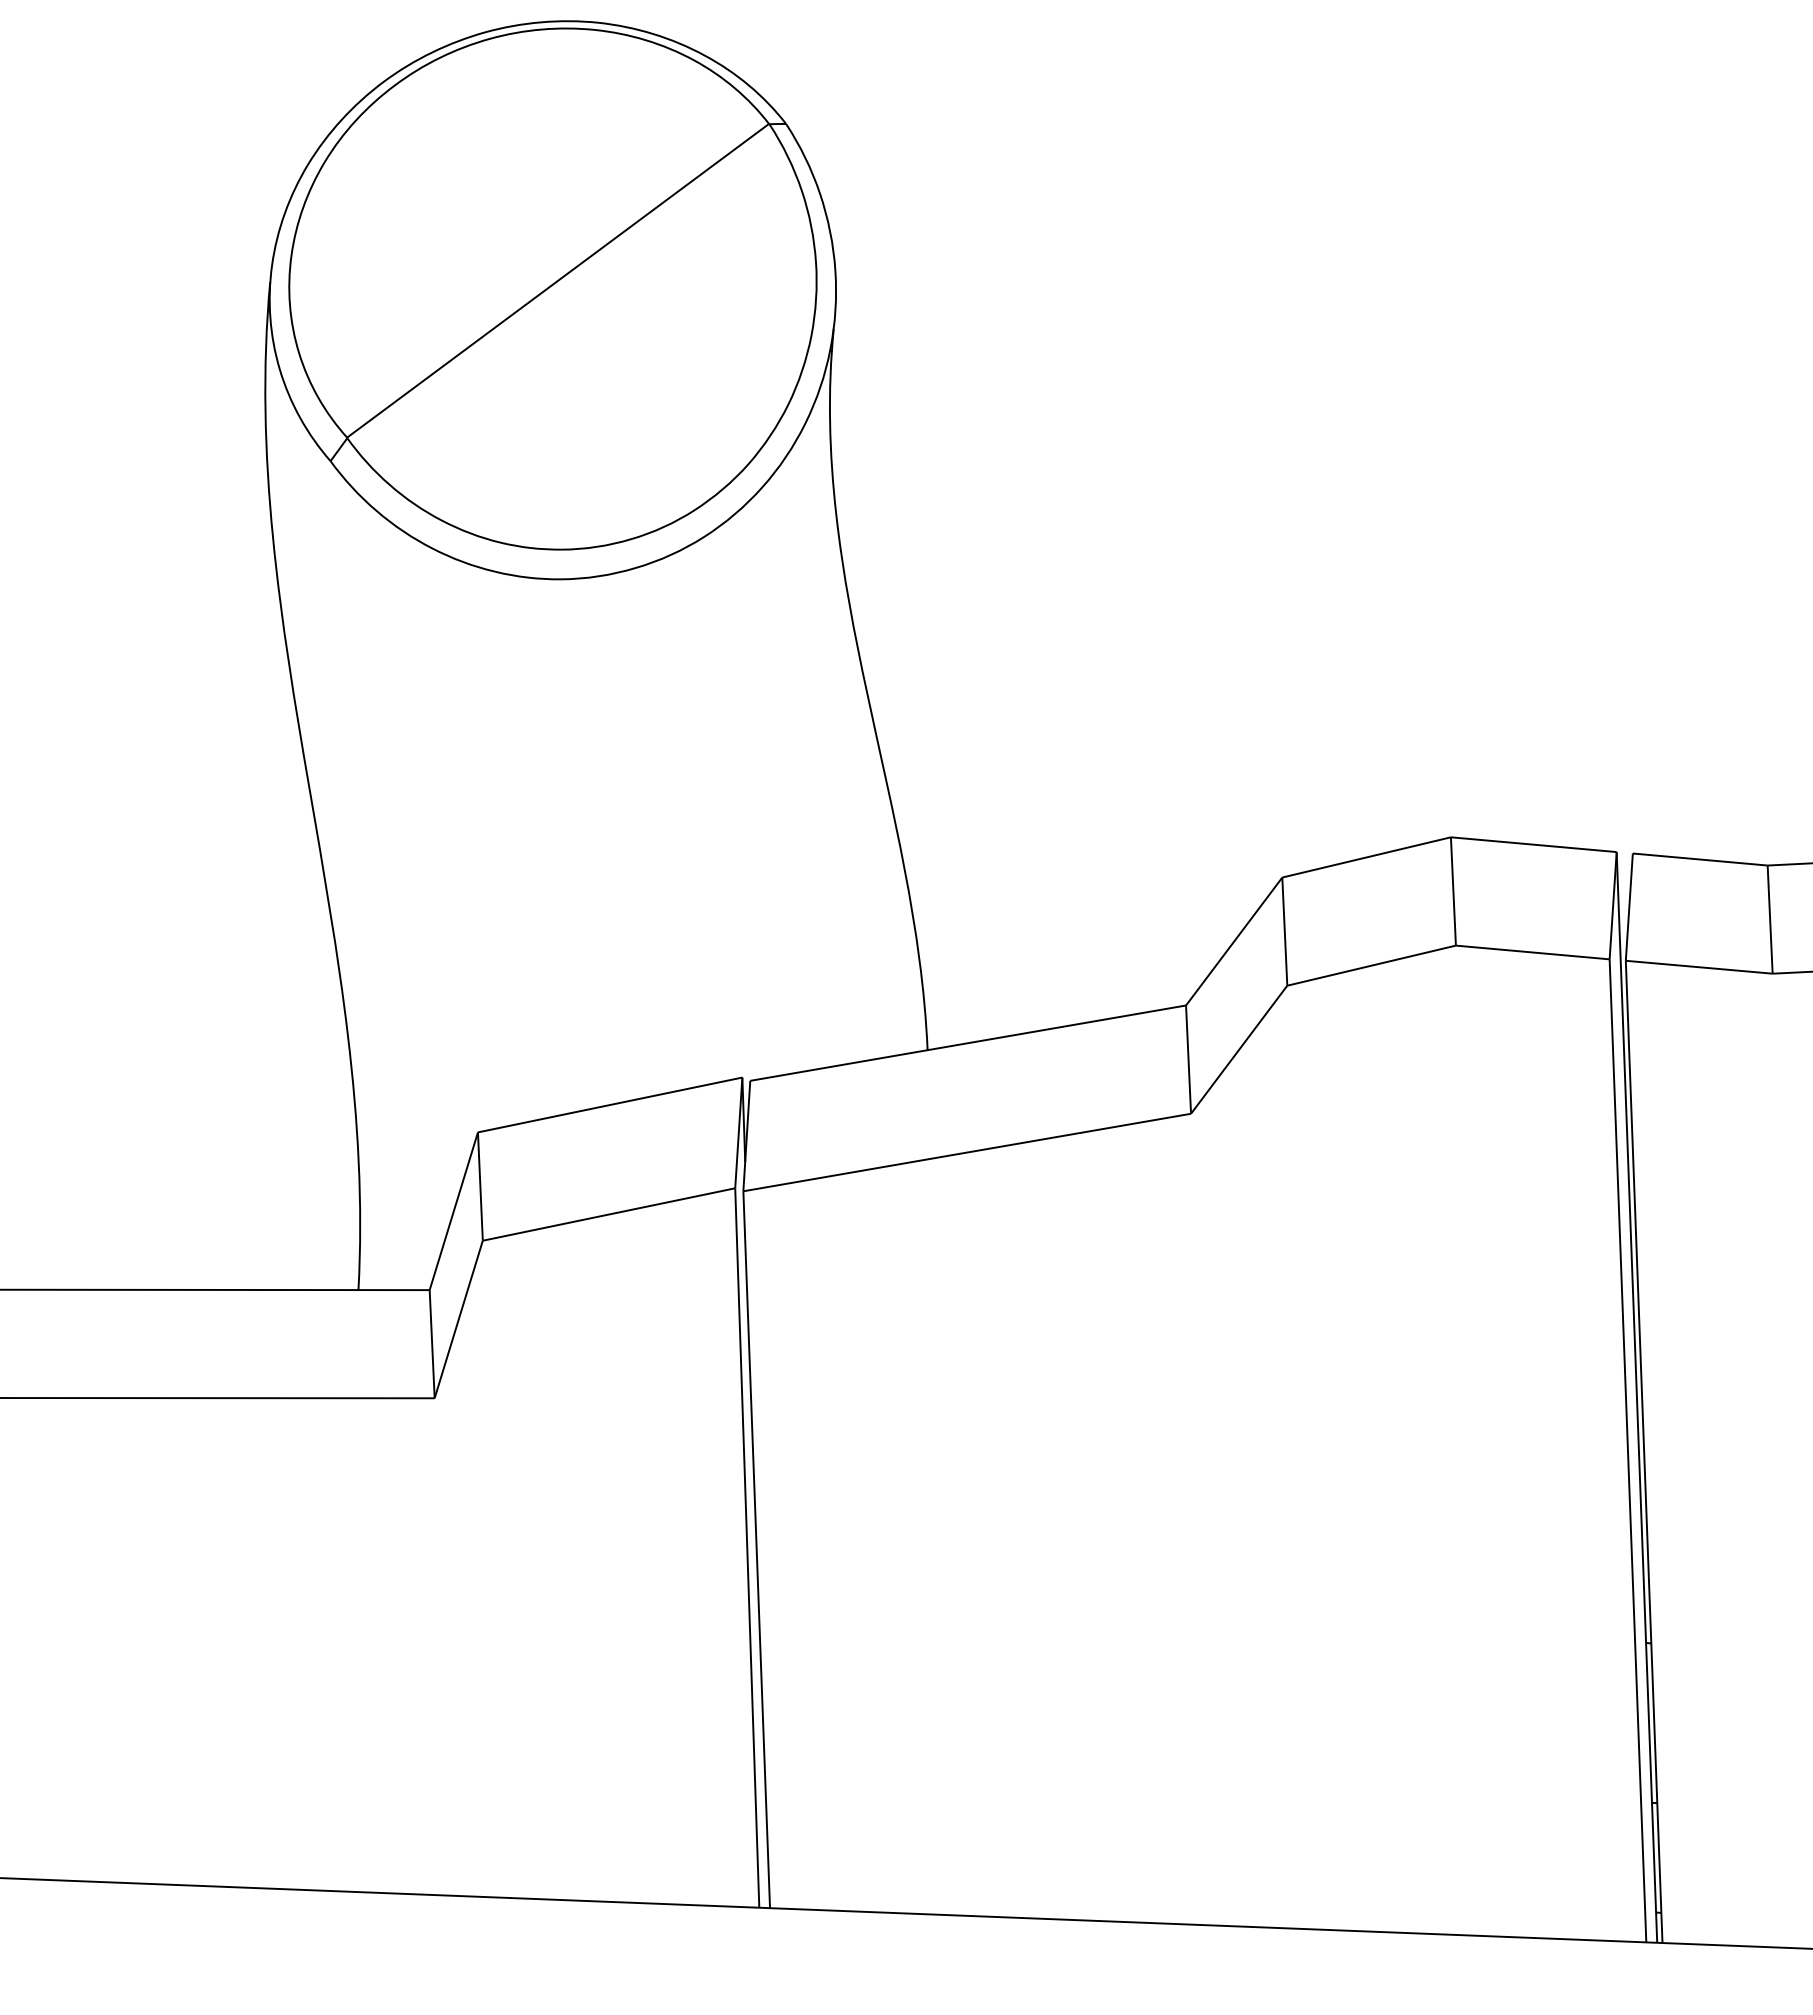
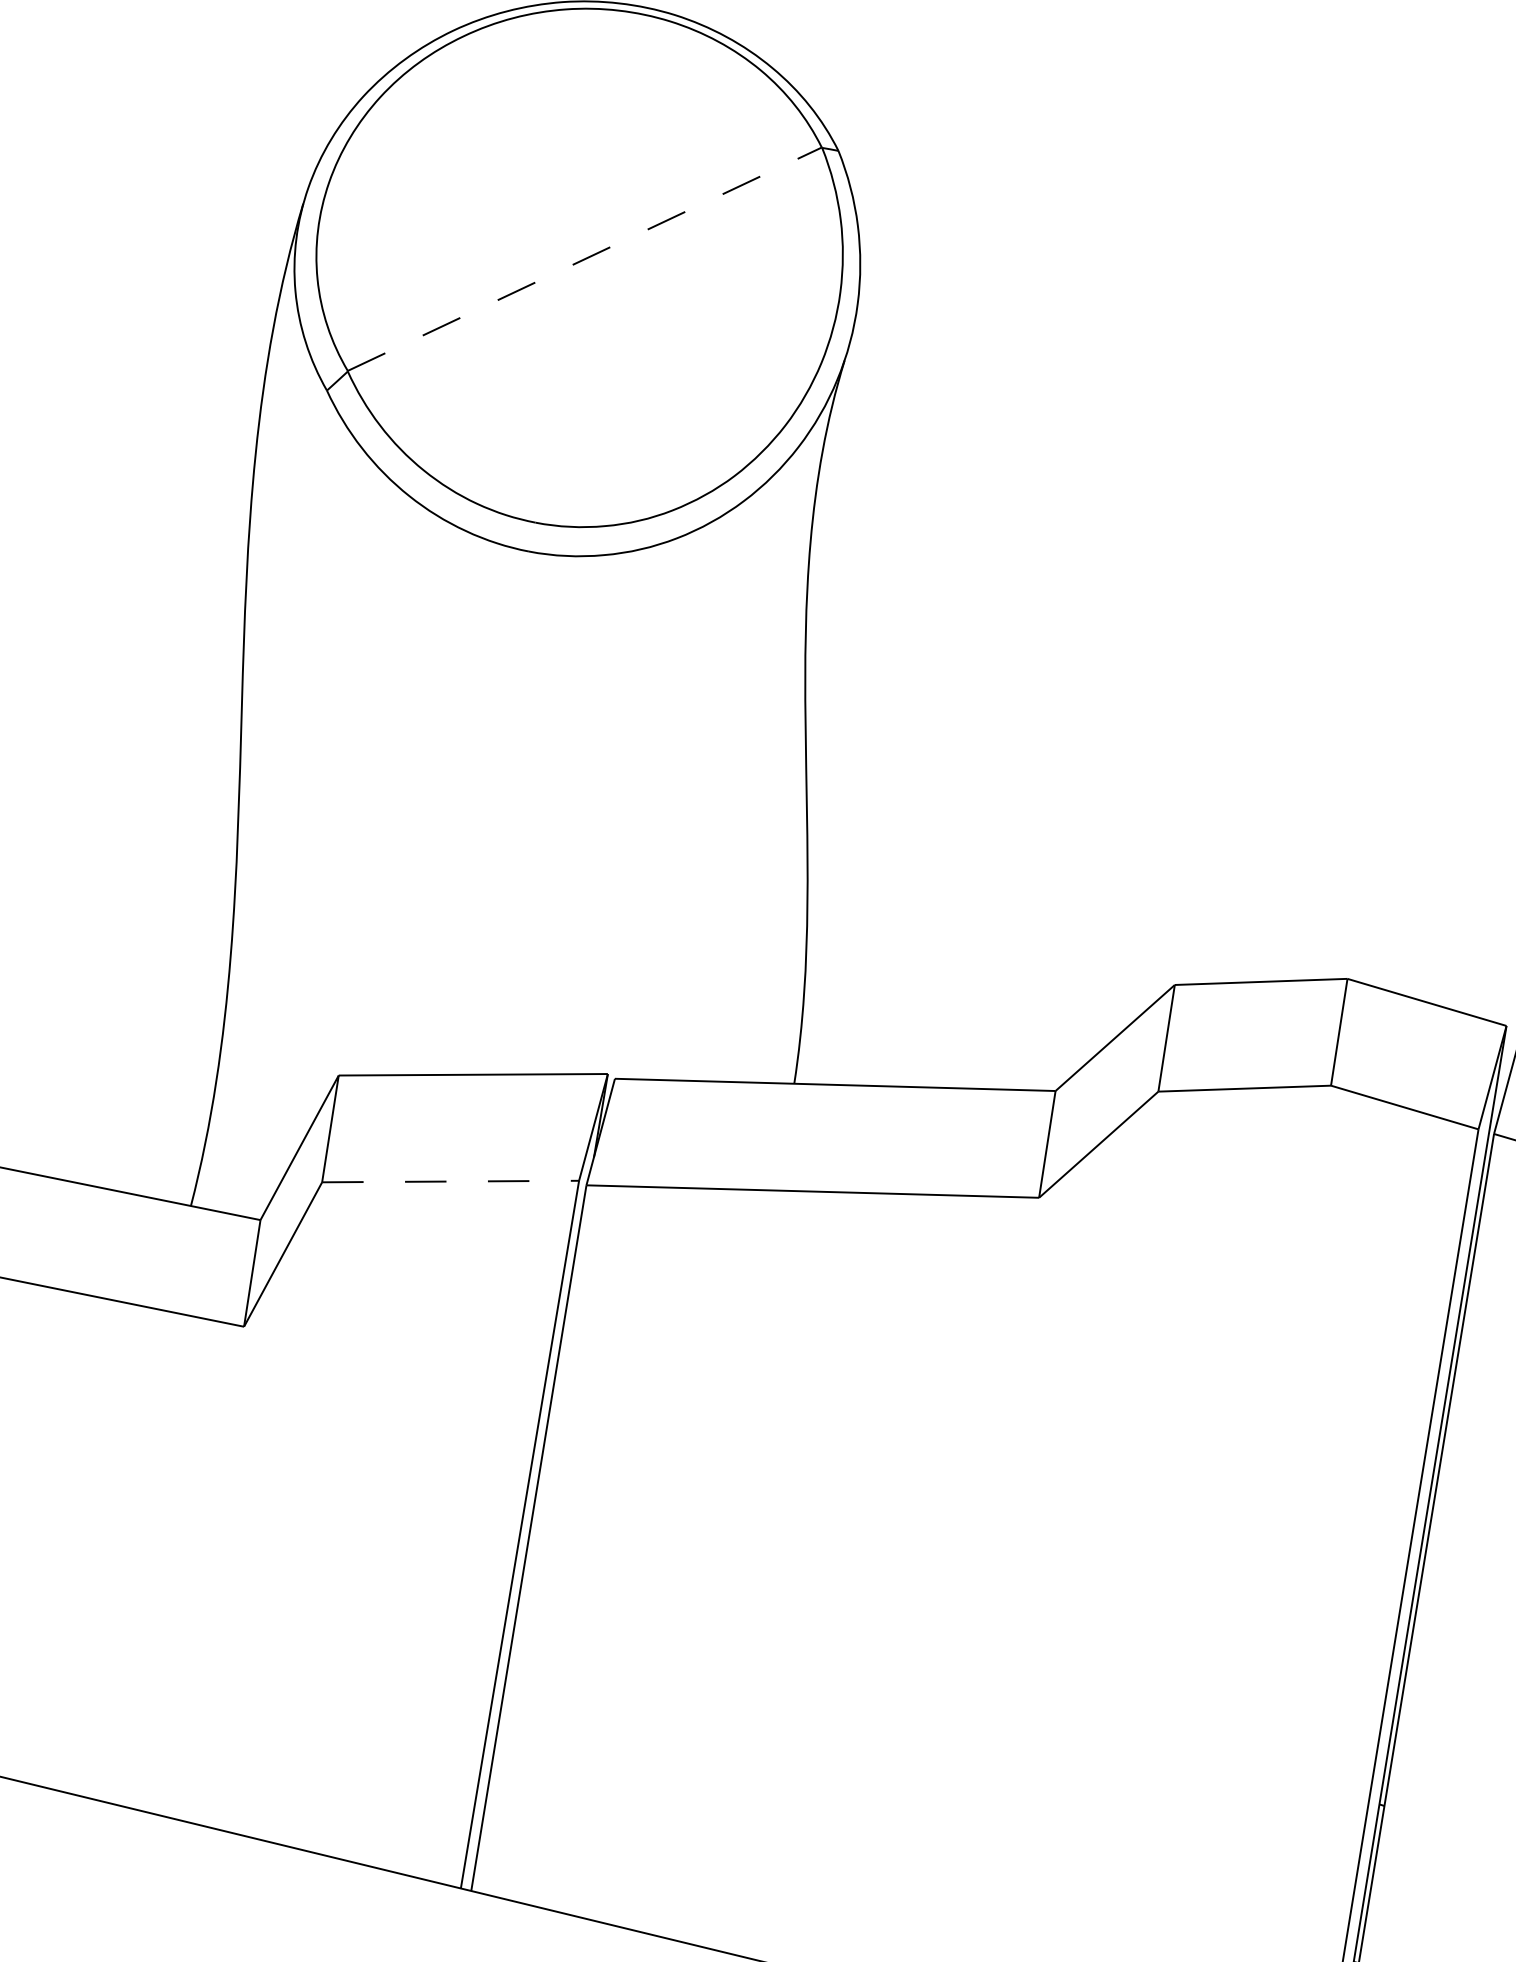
line: (558, 280) -> (585, 259), solid -> dashed
line: (609, 1214) -> (451, 1181), solid -> dashed

